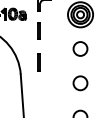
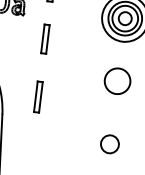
circle: (80, 83) -> (109, 144), size x0.7

